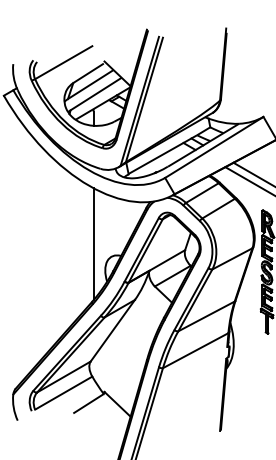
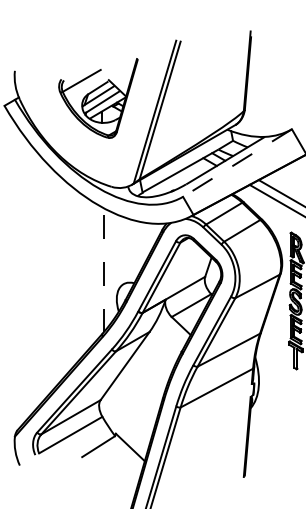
part: (88, 88) -> (98, 97), size x0.6
line: (214, 147) -> (237, 163), solid -> dashed
line: (93, 243) -> (103, 269), solid -> dashed

